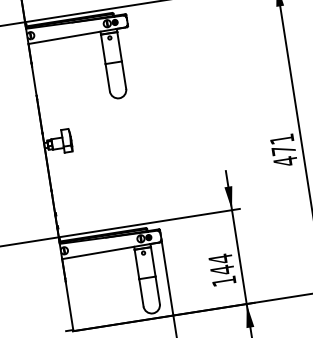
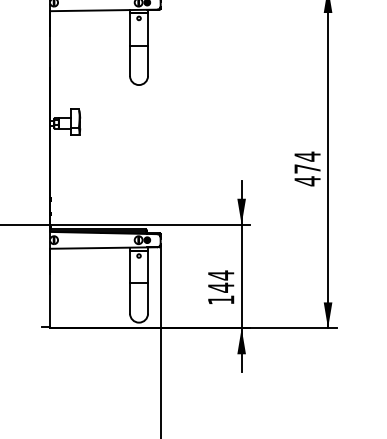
text: (281, 139) -> (307, 156), 471 -> 474

